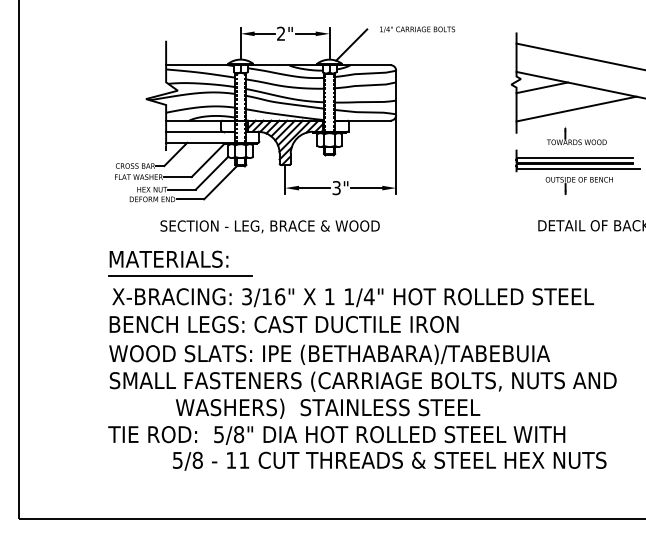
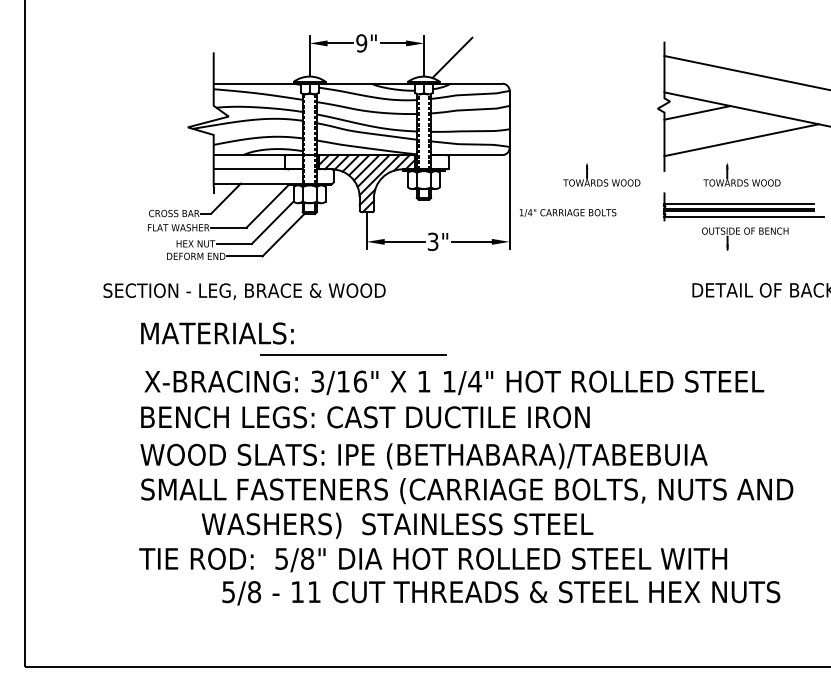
text: (417, 29) -> (567, 212), moved
text: (281, 33) -> (362, 42), 2" -> 9"
part: (467, 135) -> (601, 174), added
text: (269, 226) -> (243, 291), moved
line: (180, 275) -> (353, 354), moved
text: (327, 408) -> (396, 525), moved

